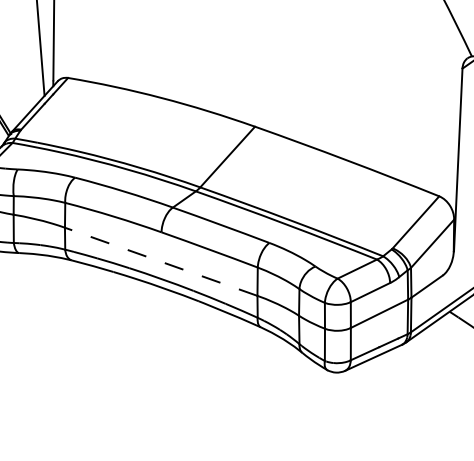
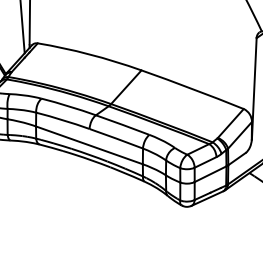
line: (161, 262) -> (89, 145), dashed -> solid

